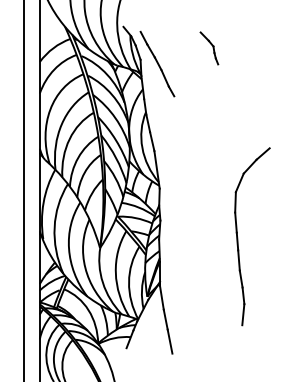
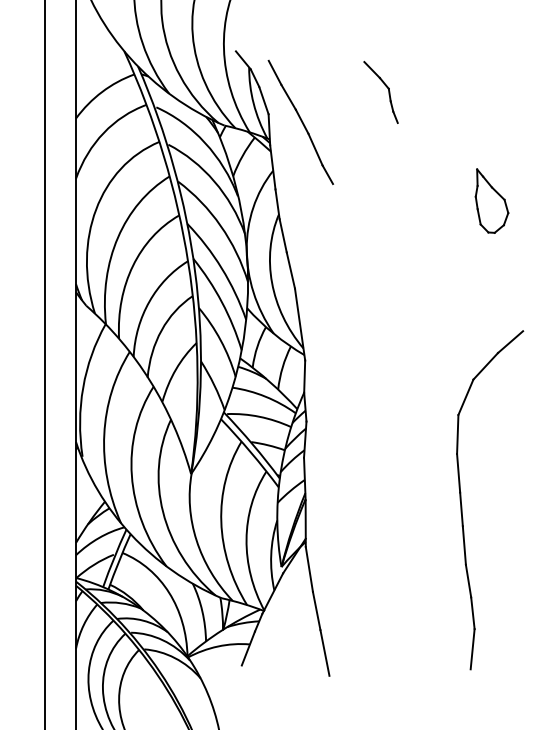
part: (209, 48) -> (381, 92), moved
part: (257, 104) -> (492, 199), added
part: (238, 237) -> (463, 501), moved

